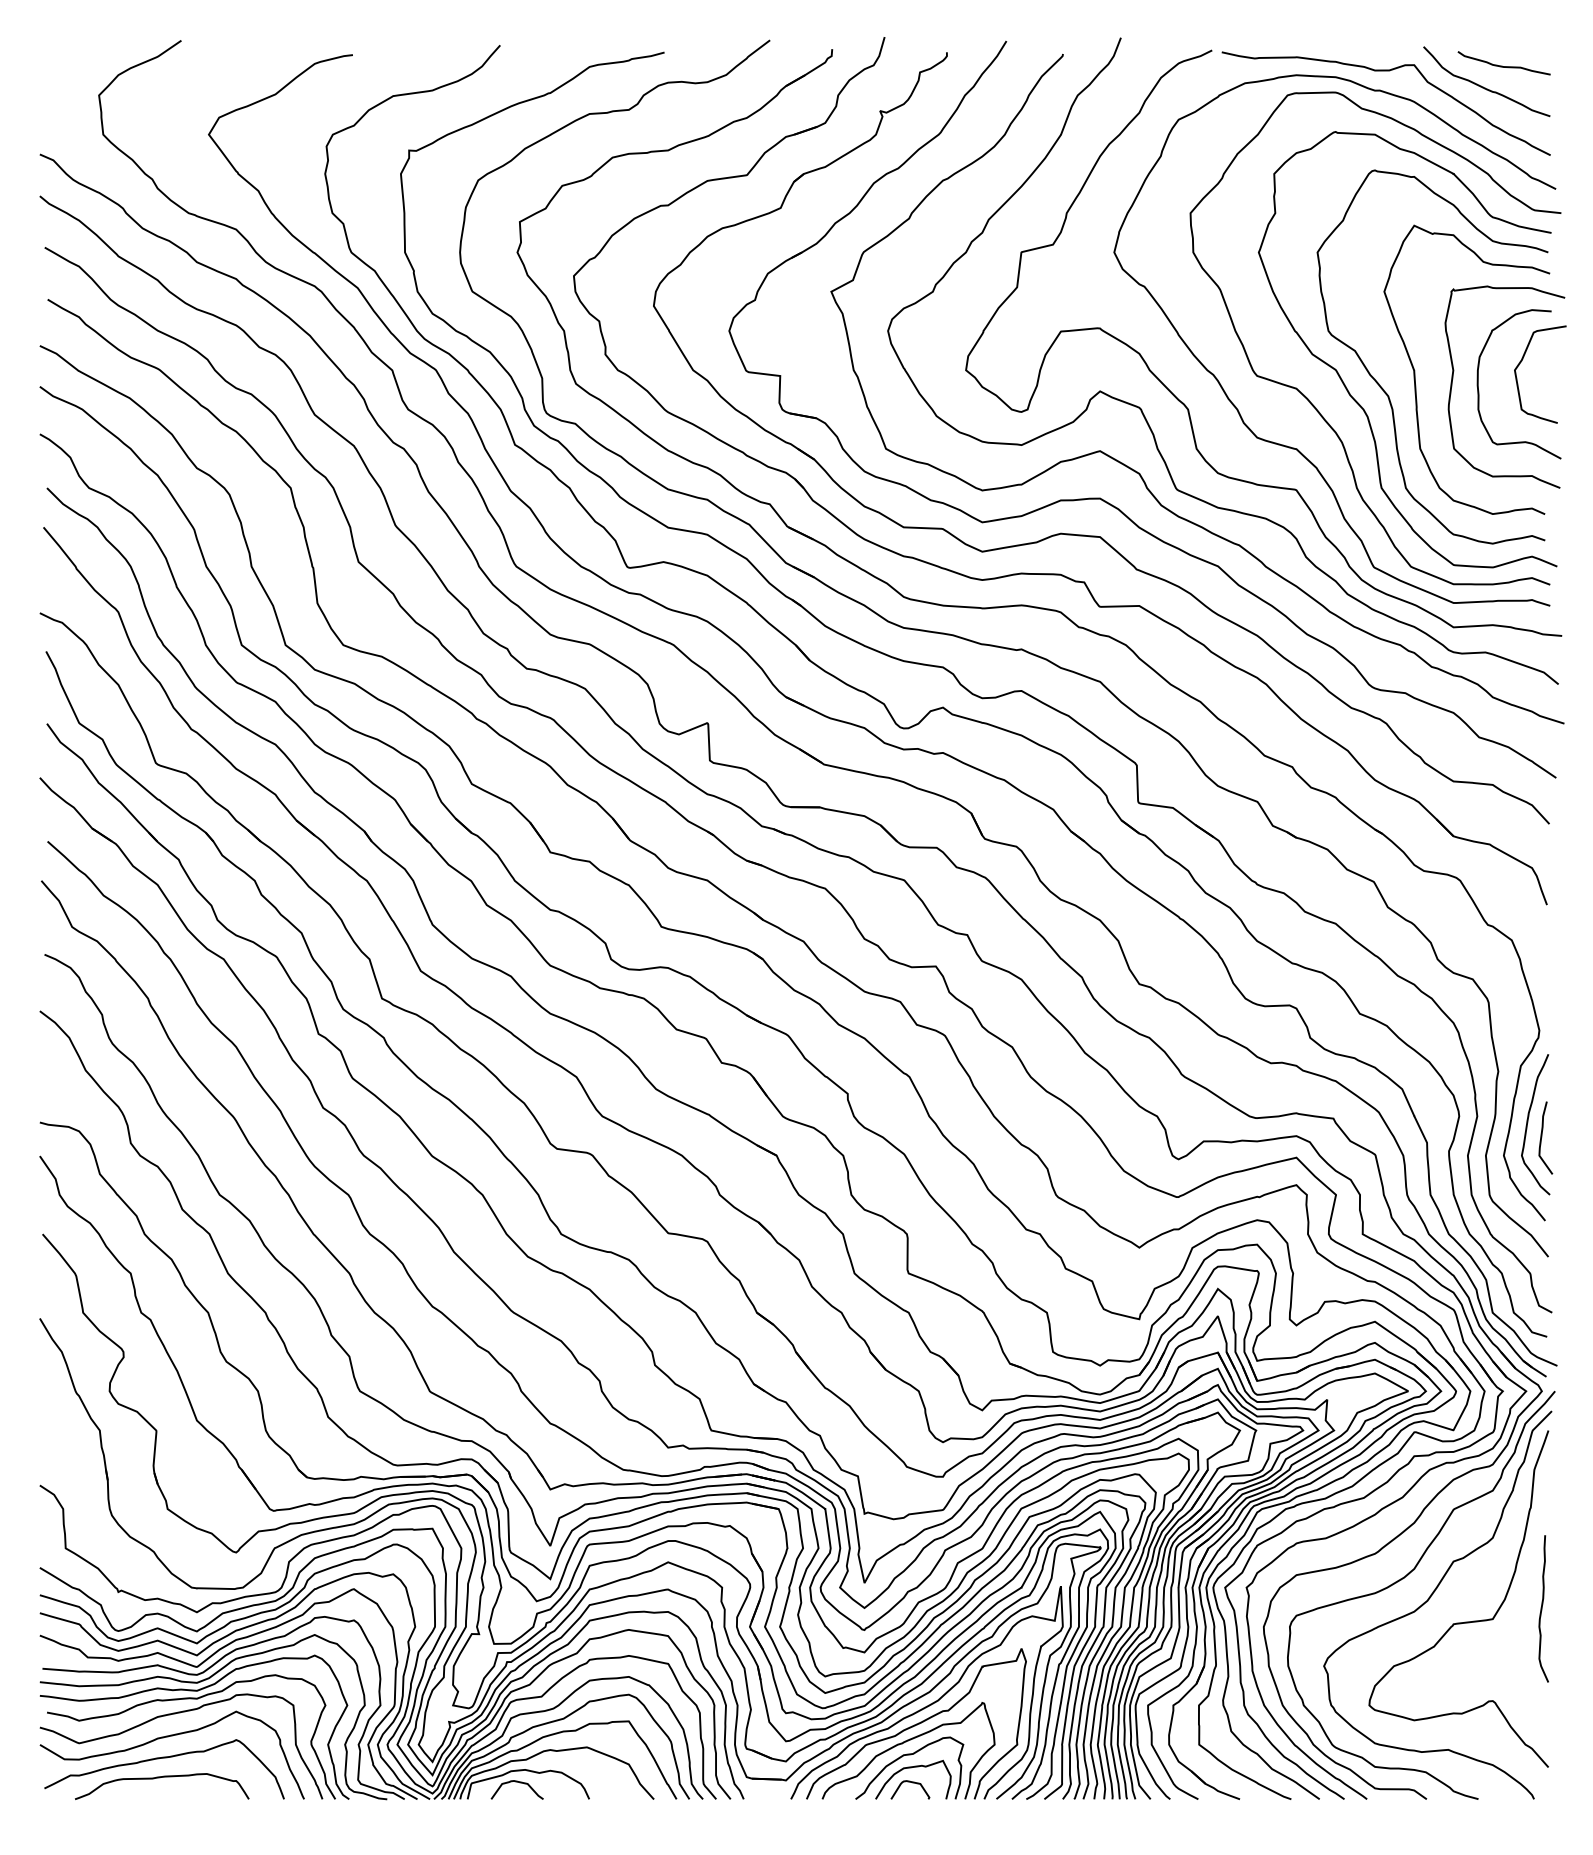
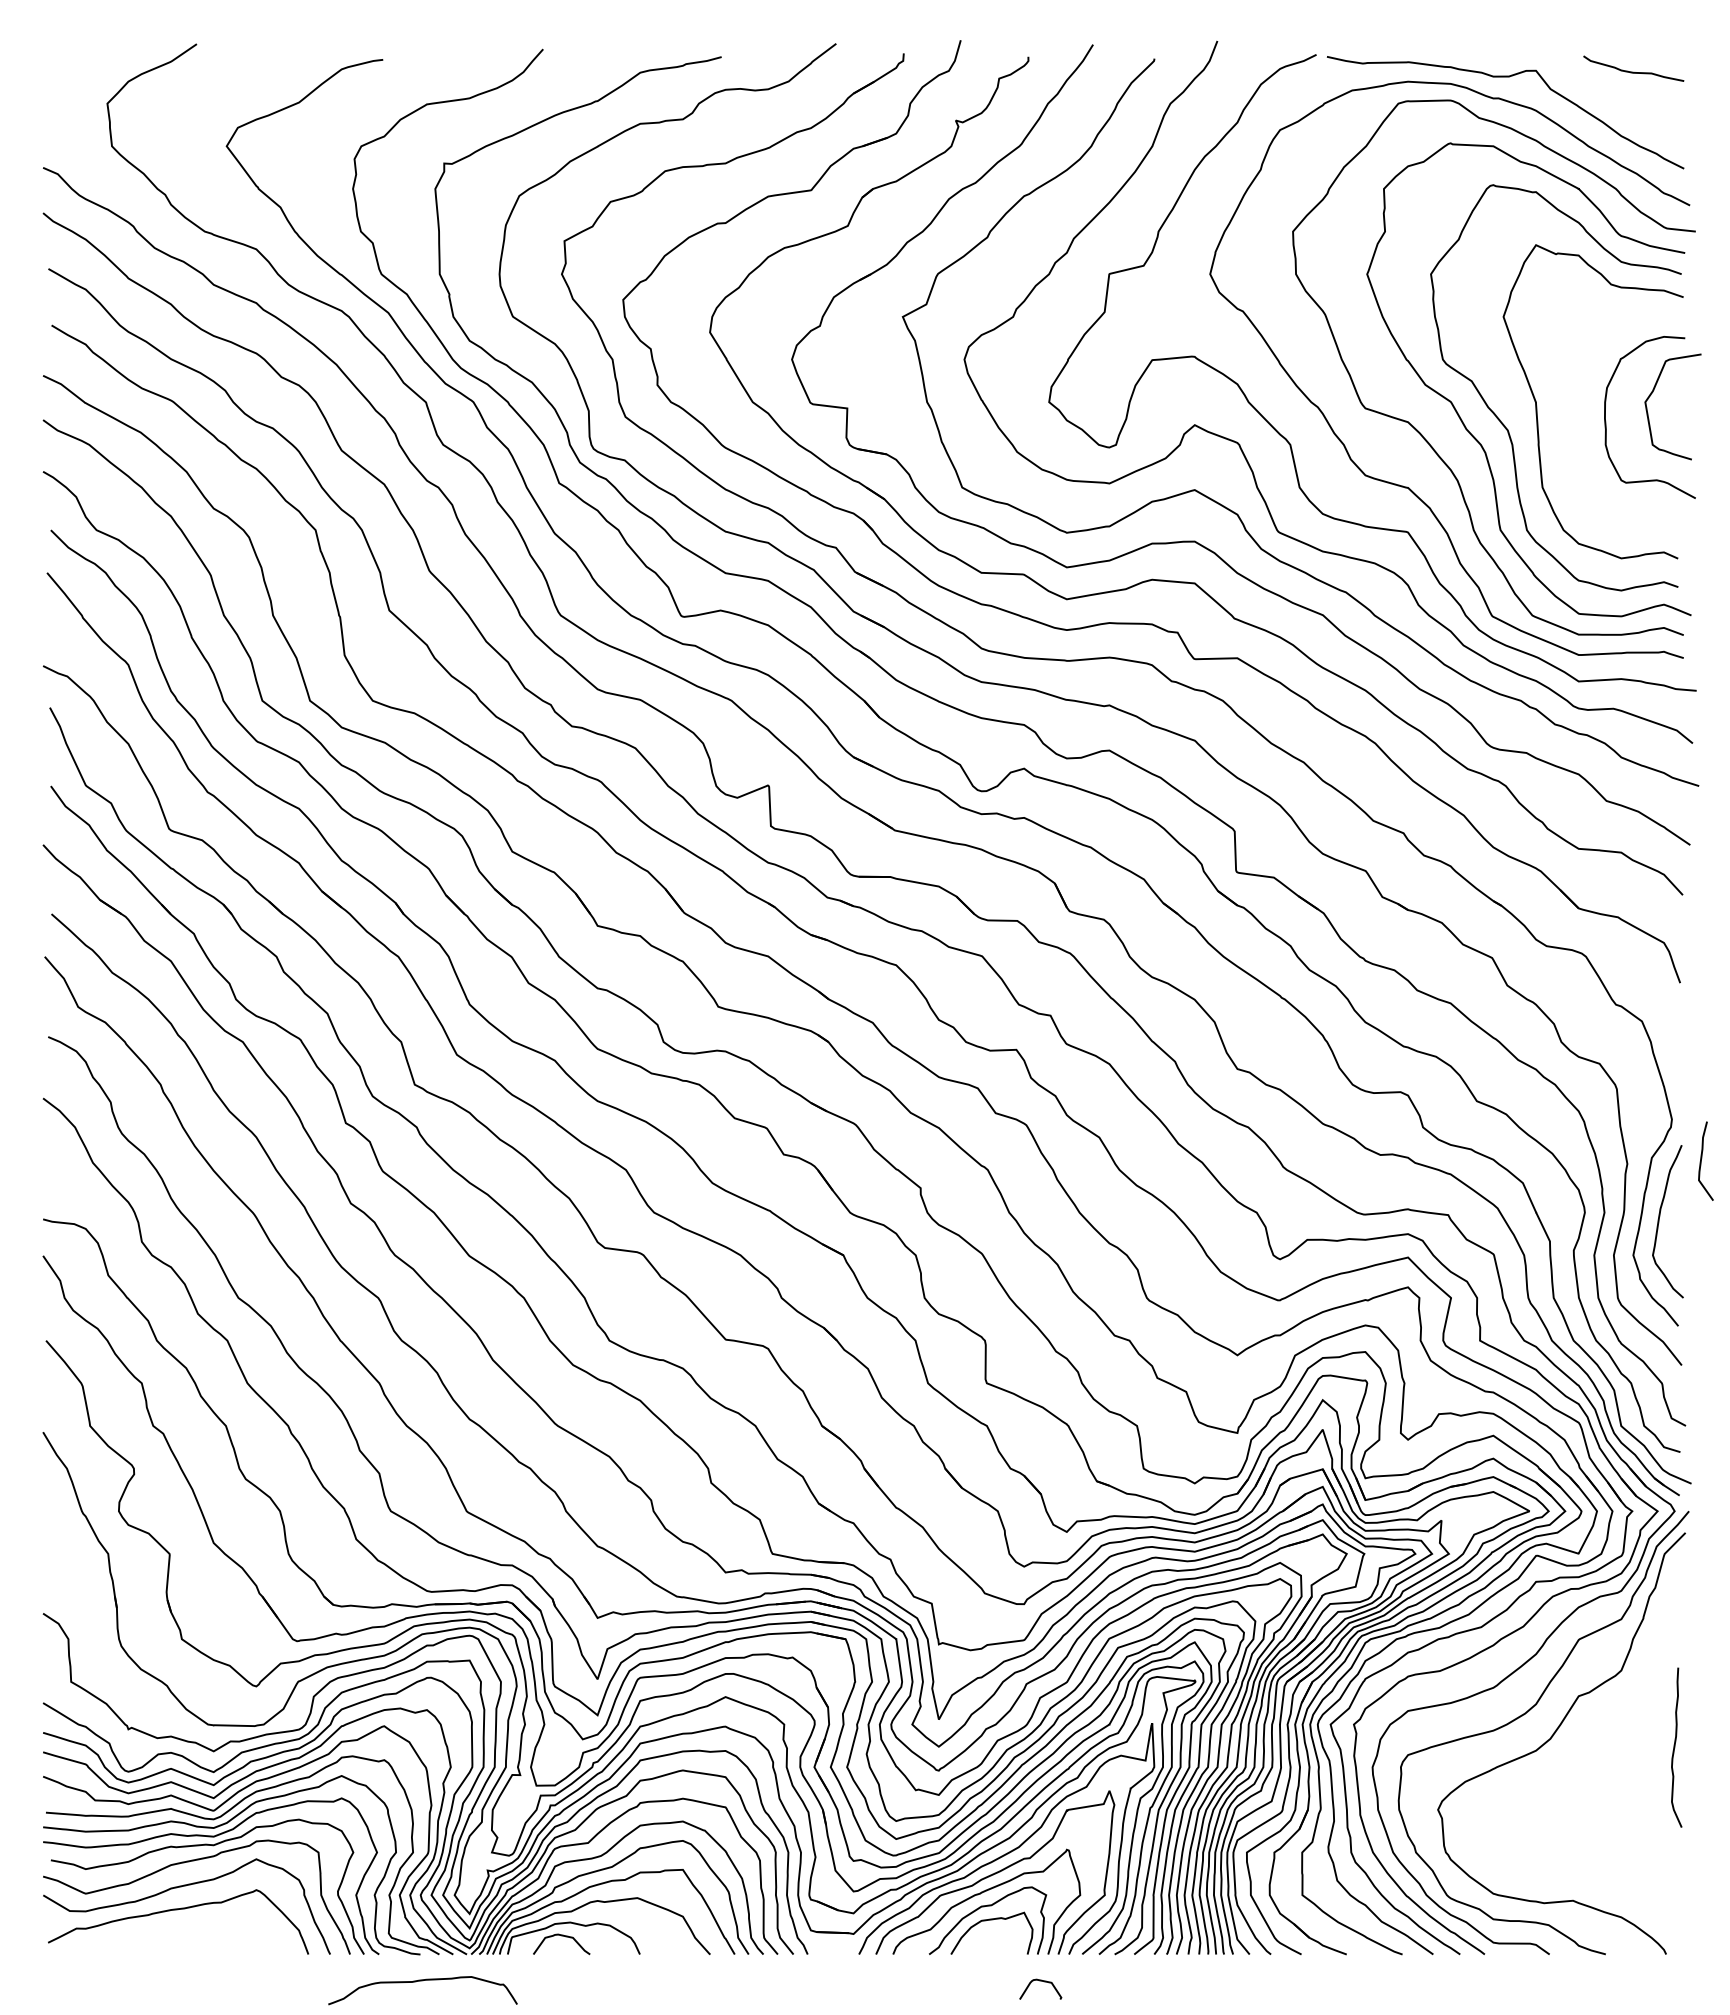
curve: (1484, 86) -> (1612, 94), removed
curve: (1453, 379) -> (1578, 412), removed
curve: (1542, 1135) -> (1702, 1158), moved
curve: (1464, 1621) -> (1590, 1761), removed
curve: (161, 1778) -> (422, 1981), moved
curve: (910, 1782) -> (1040, 1981), moved

